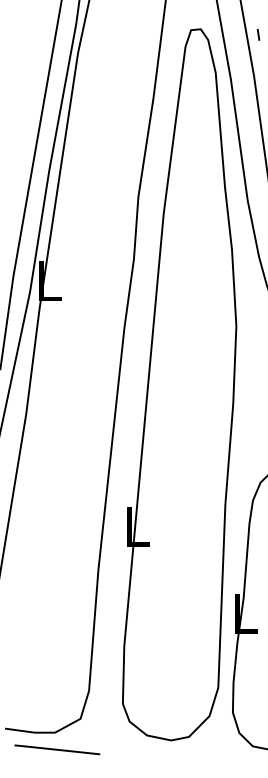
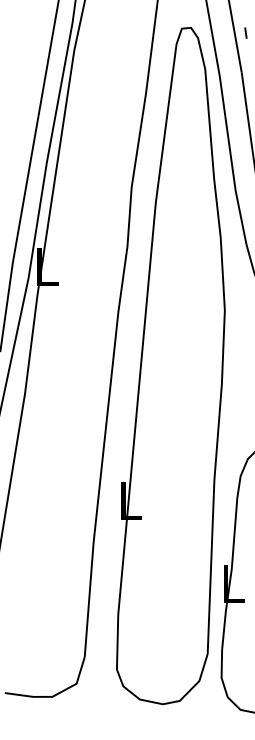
line: (57, 750) -> (54, 713), removed

